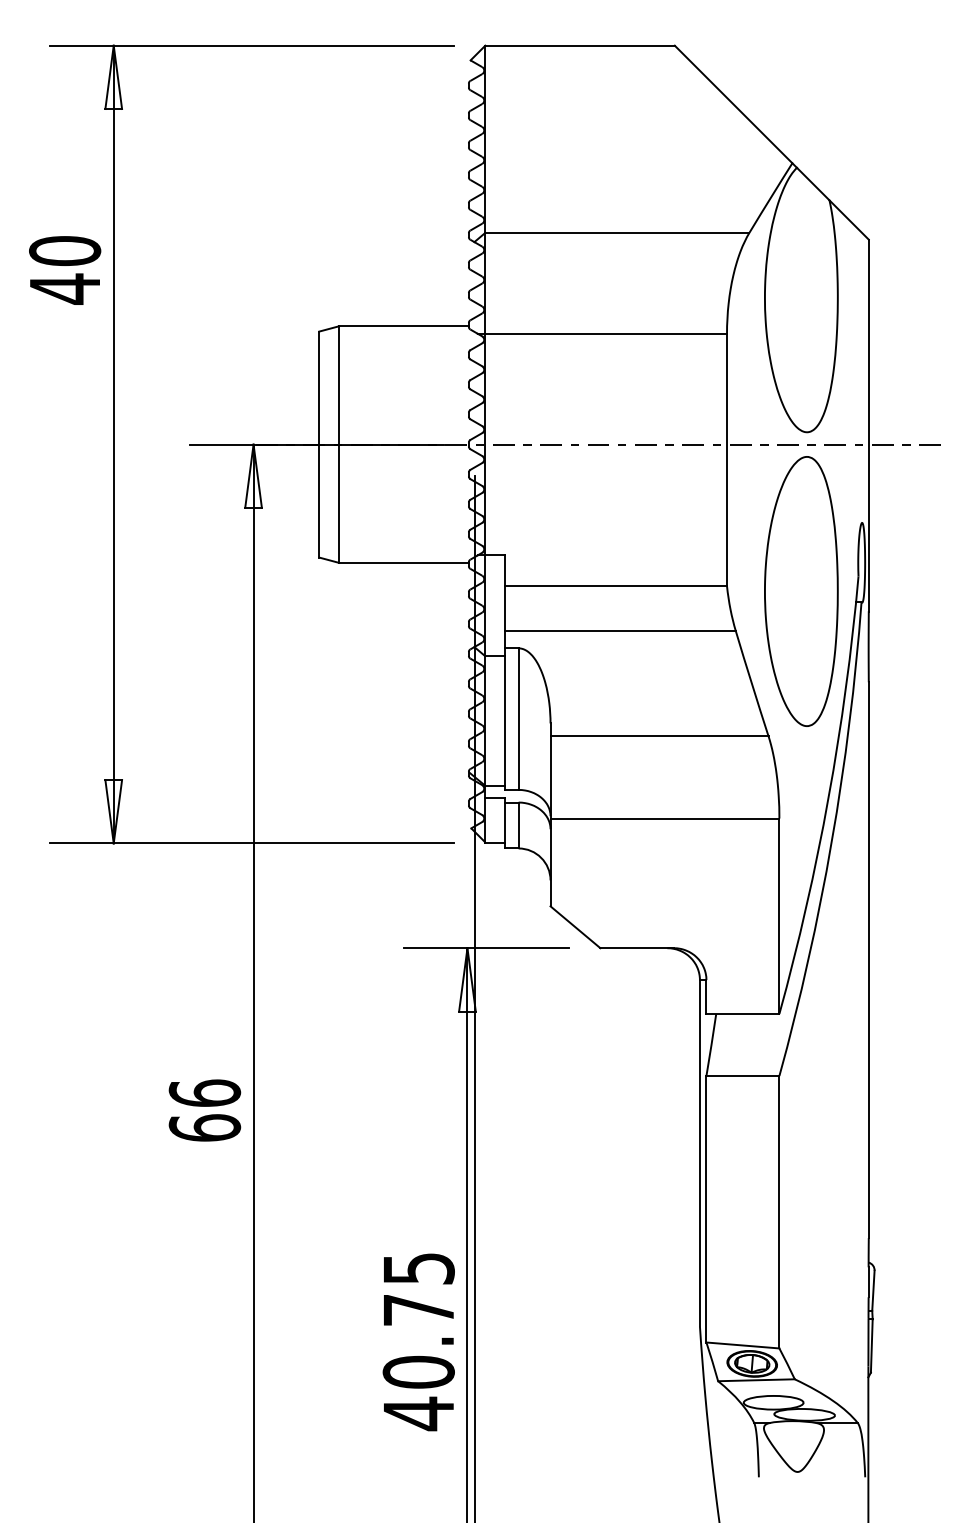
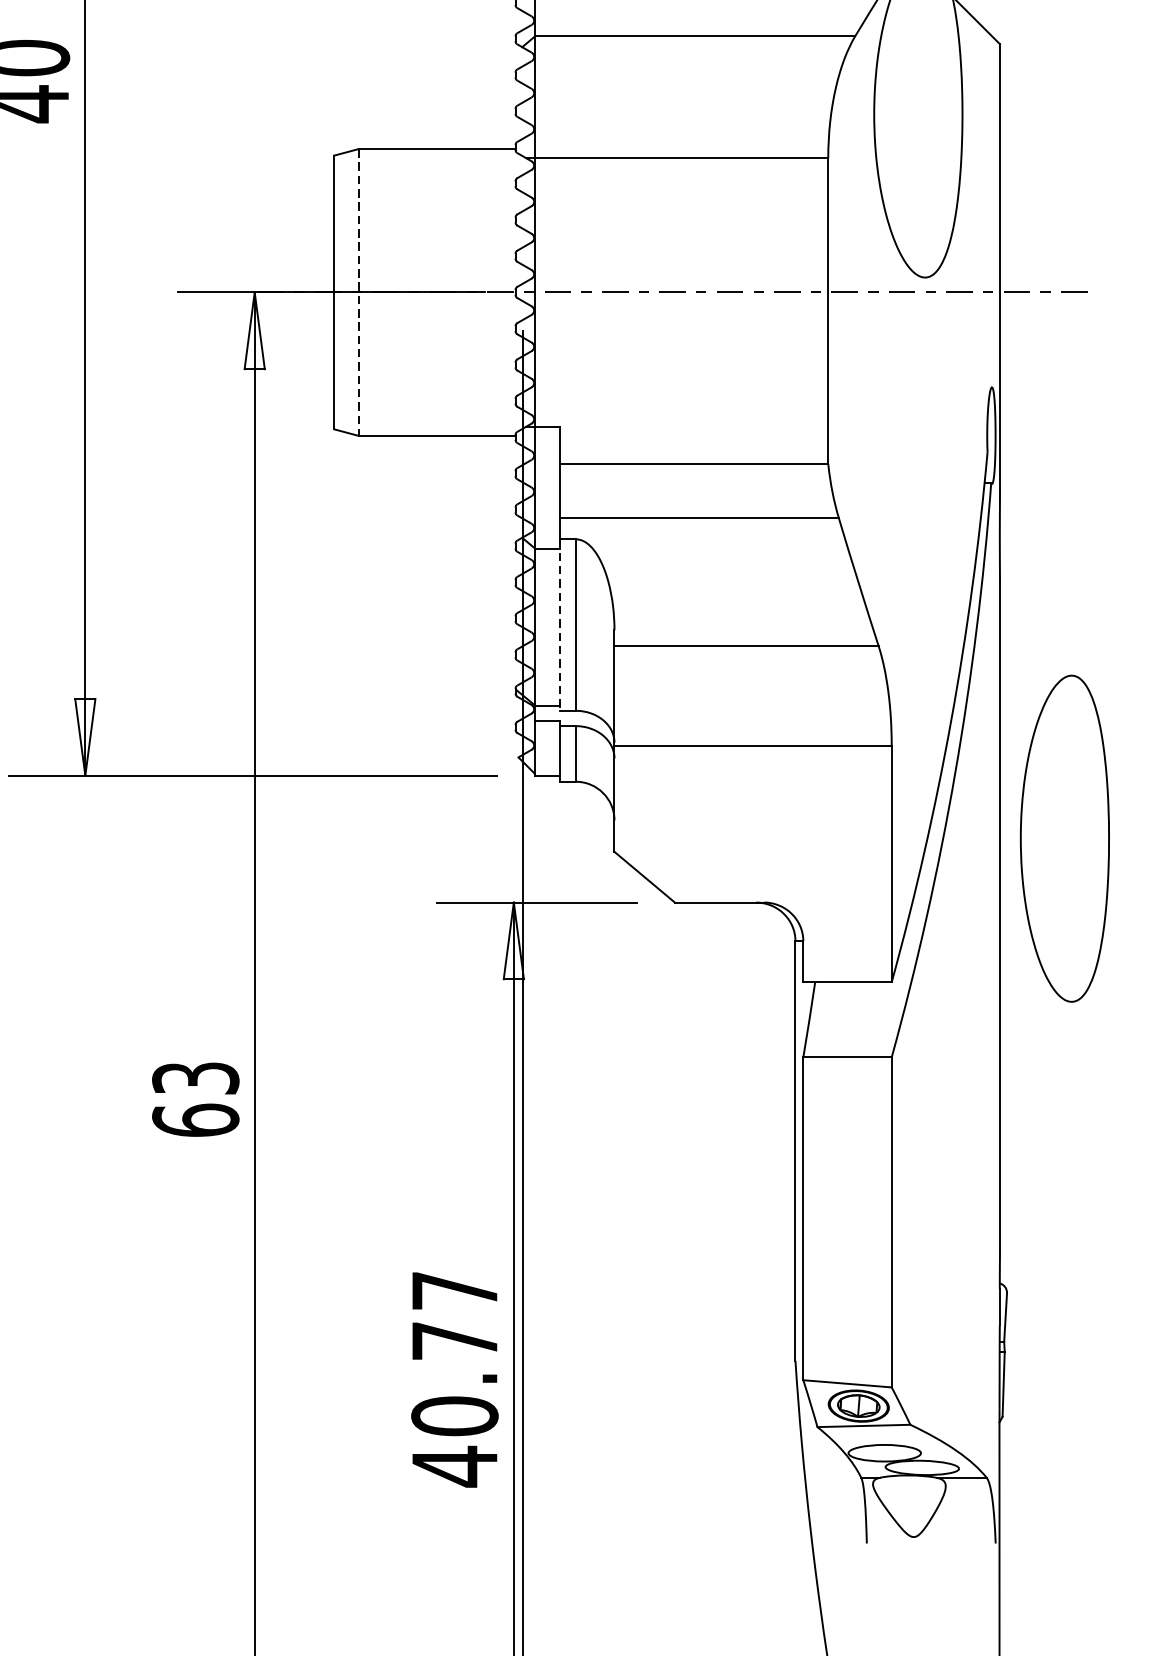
line: (339, 445) -> (358, 293), solid -> dashed
part: (801, 591) -> (1065, 838), moved
line: (505, 719) -> (559, 625), solid -> dashed
text: (204, 1092) -> (195, 1077), 66 -> 63
text: (419, 1268) -> (455, 1290), 40.75 -> 40.77

